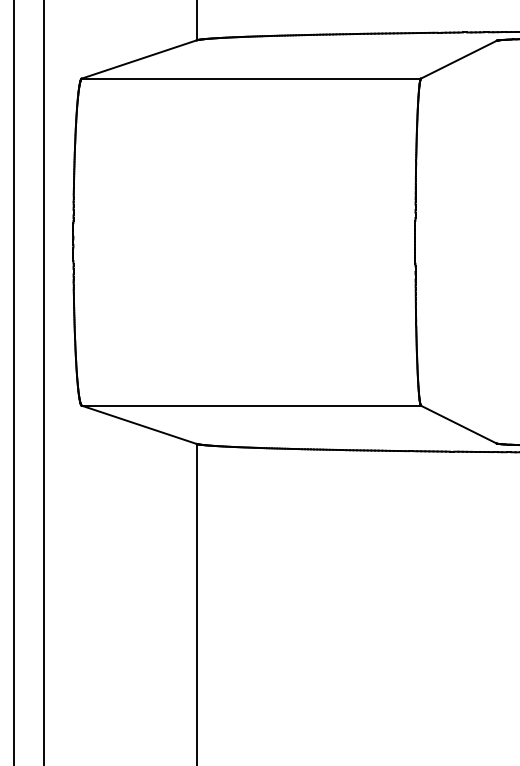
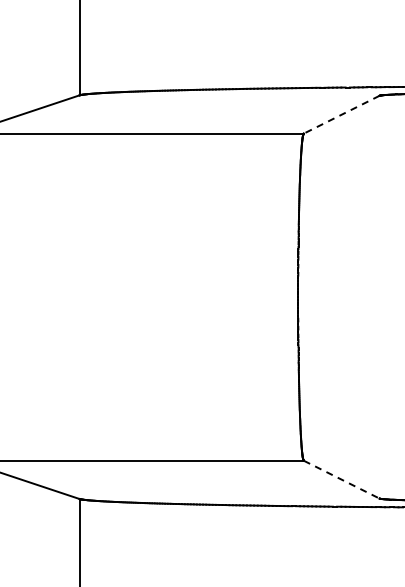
line: (458, 59) -> (341, 114), solid -> dashed
line: (459, 424) -> (342, 479), solid -> dashed

